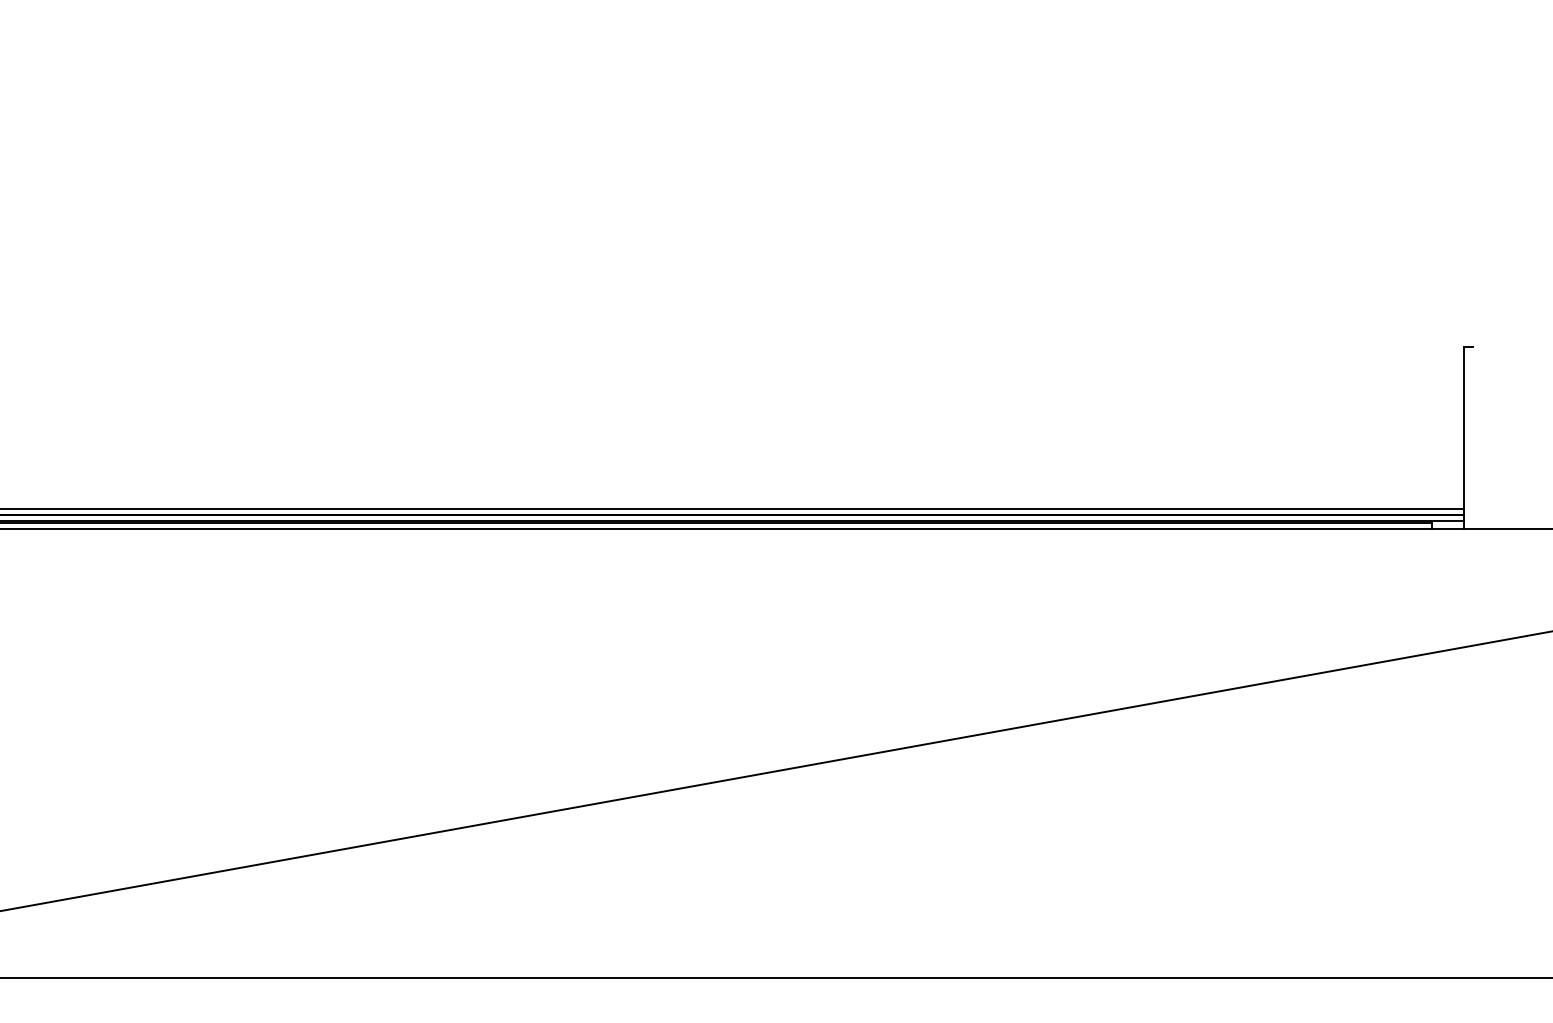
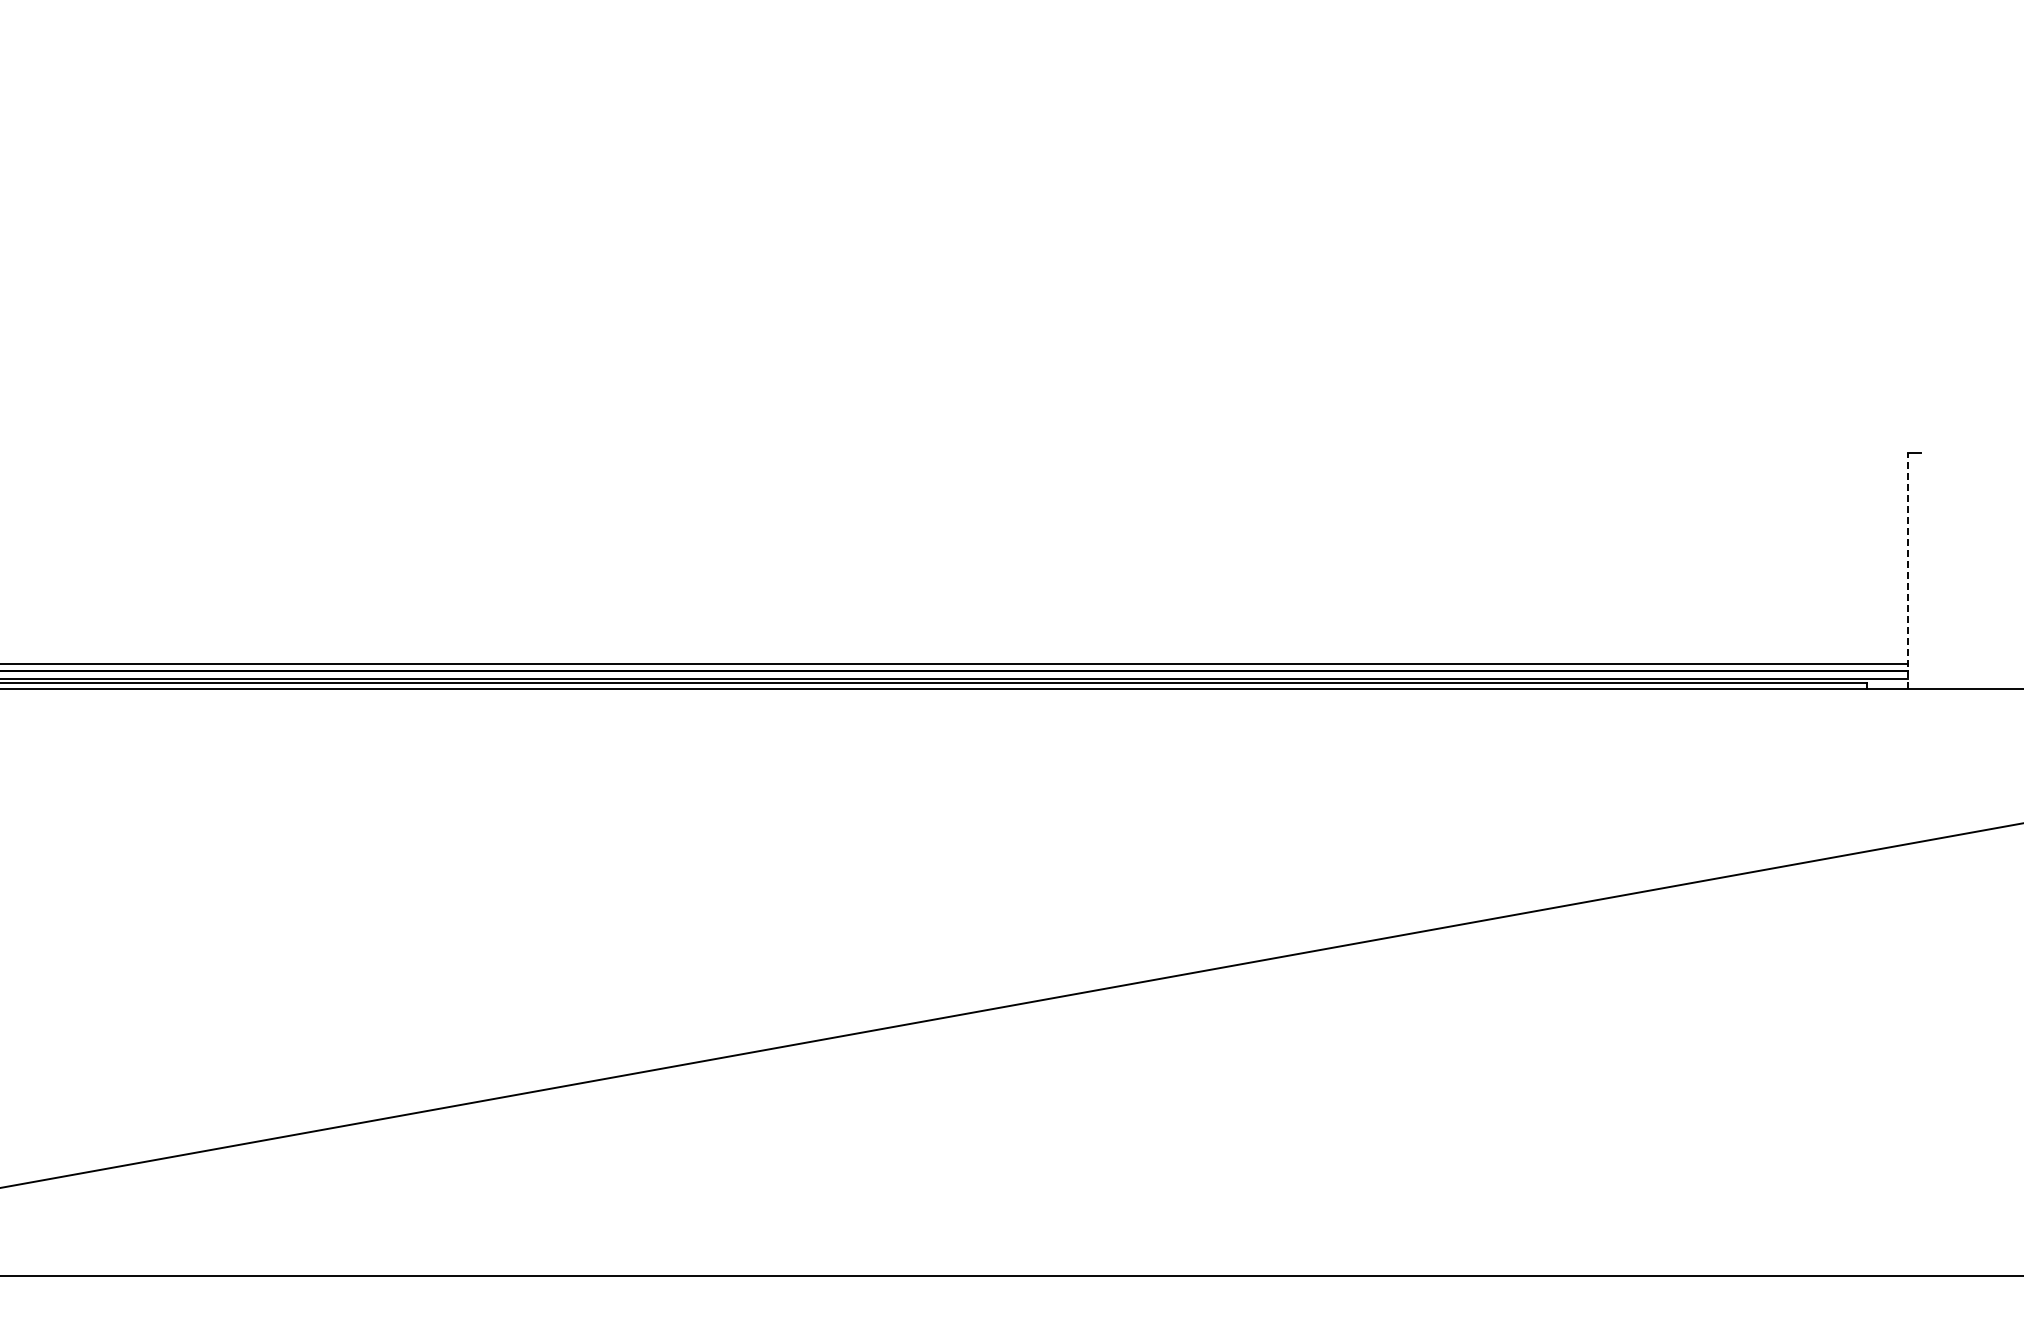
line: (1464, 437) -> (1908, 570), solid -> dashed

